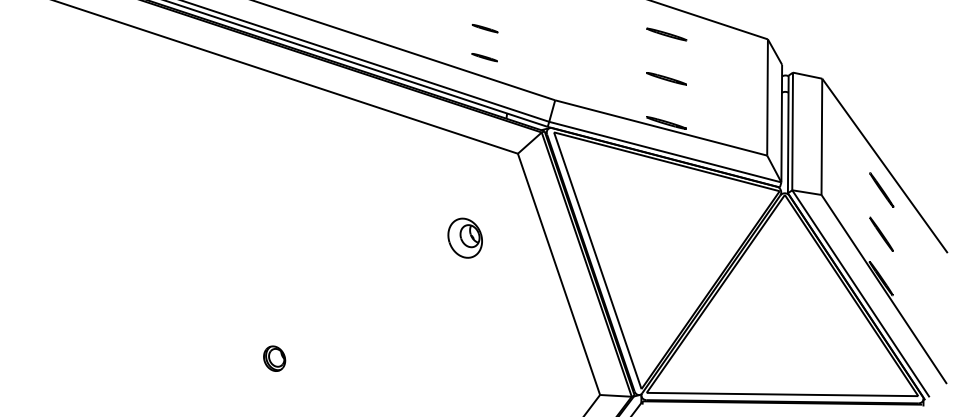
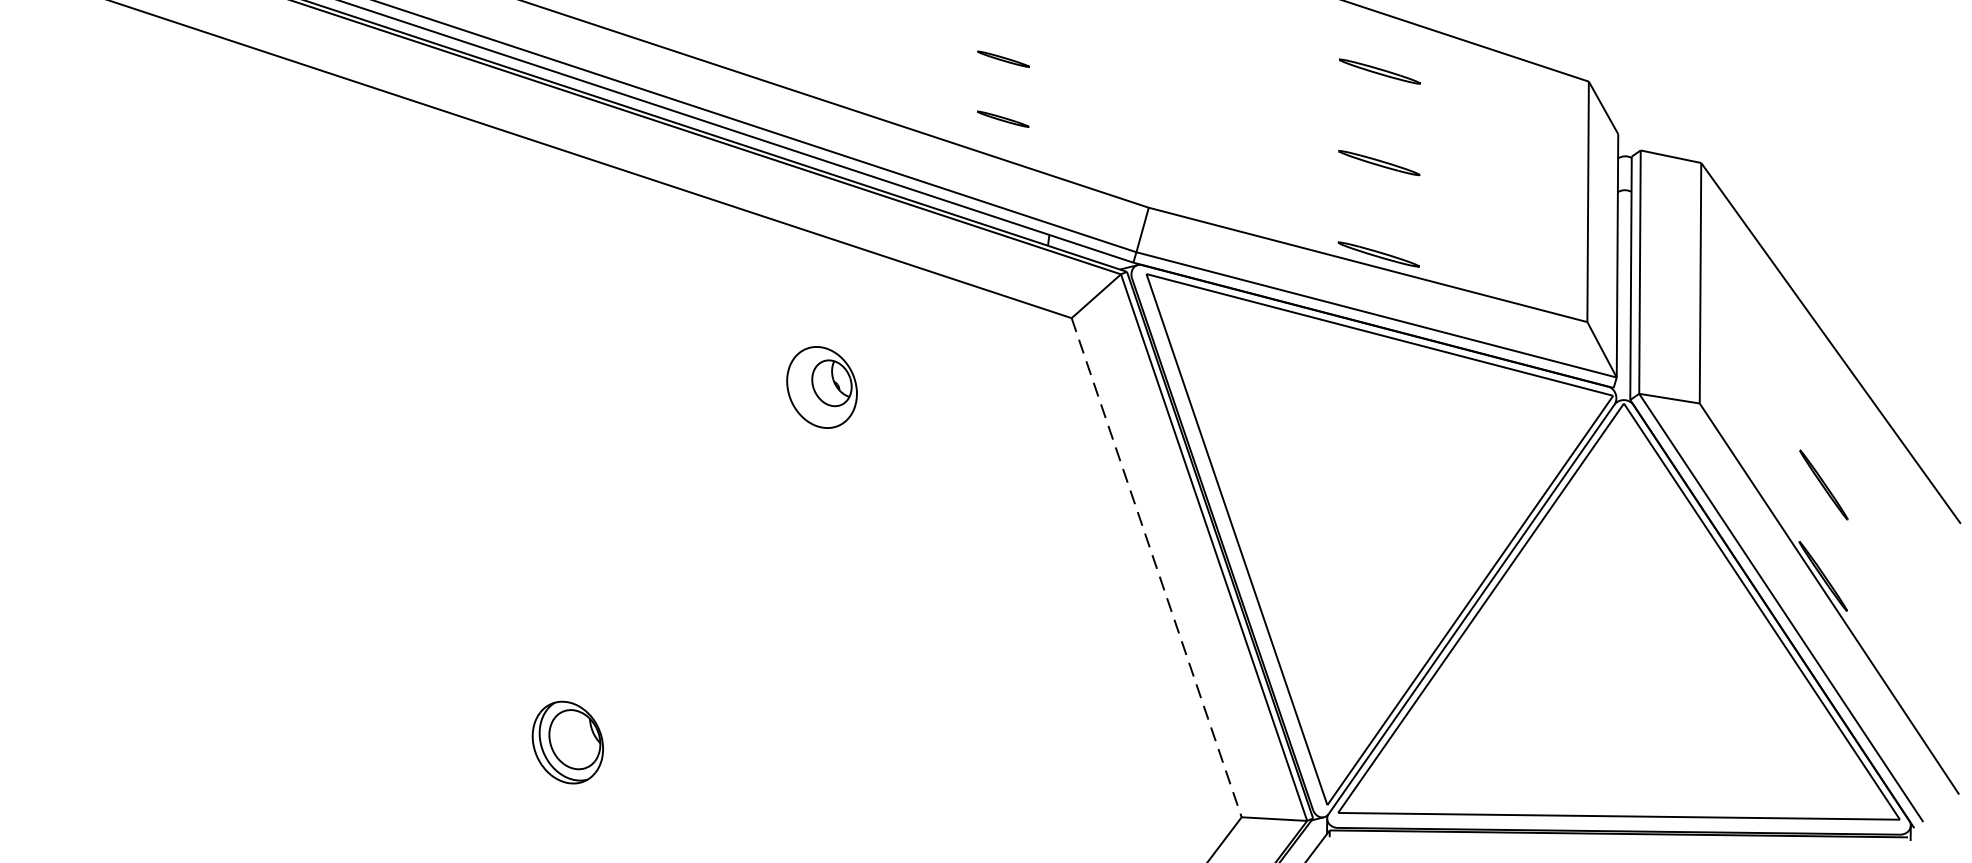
line: (881, 189) -> (1823, 392), removed
part: (464, 237) -> (820, 385), moved
line: (559, 274) -> (1157, 568), solid -> dashed
part: (274, 358) -> (568, 741), size x1.6

